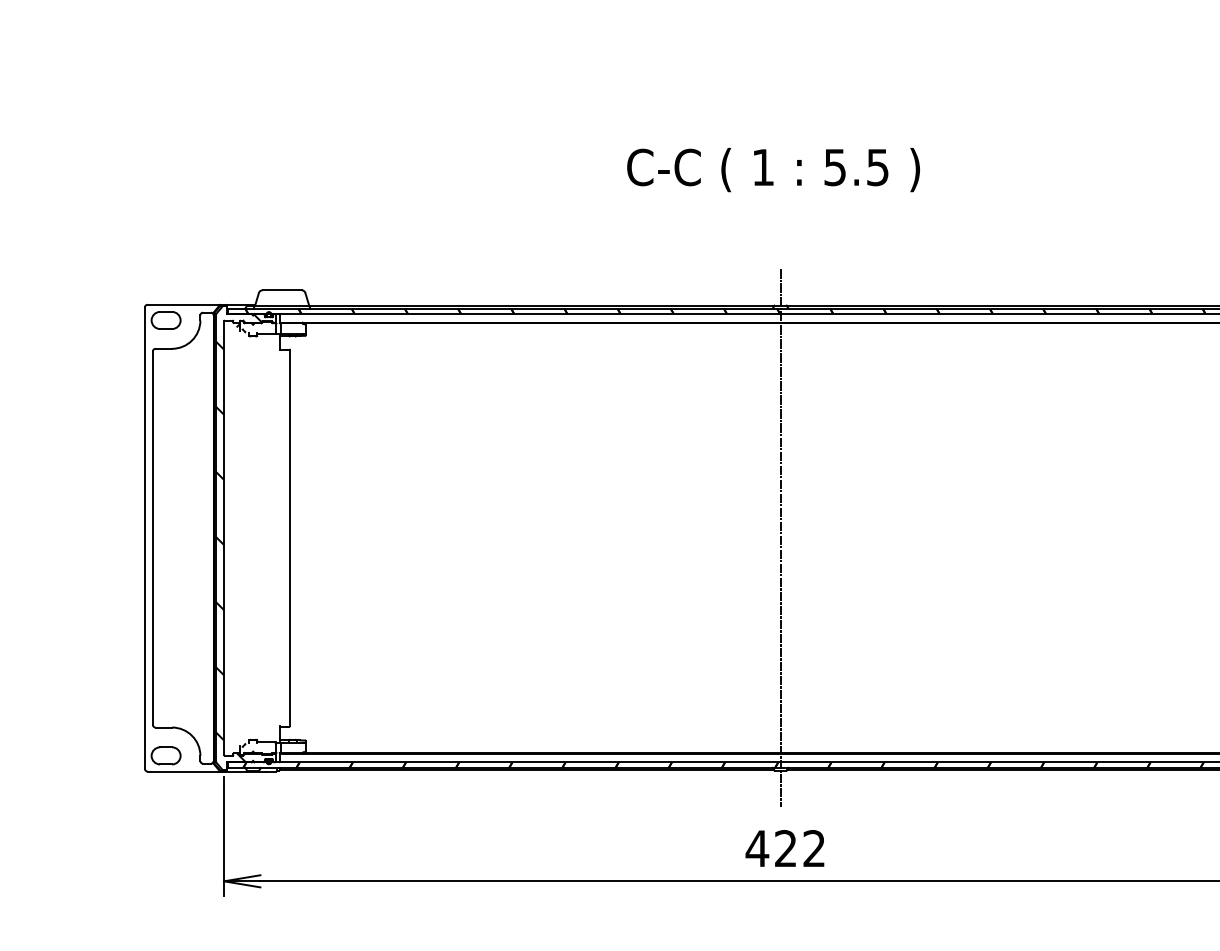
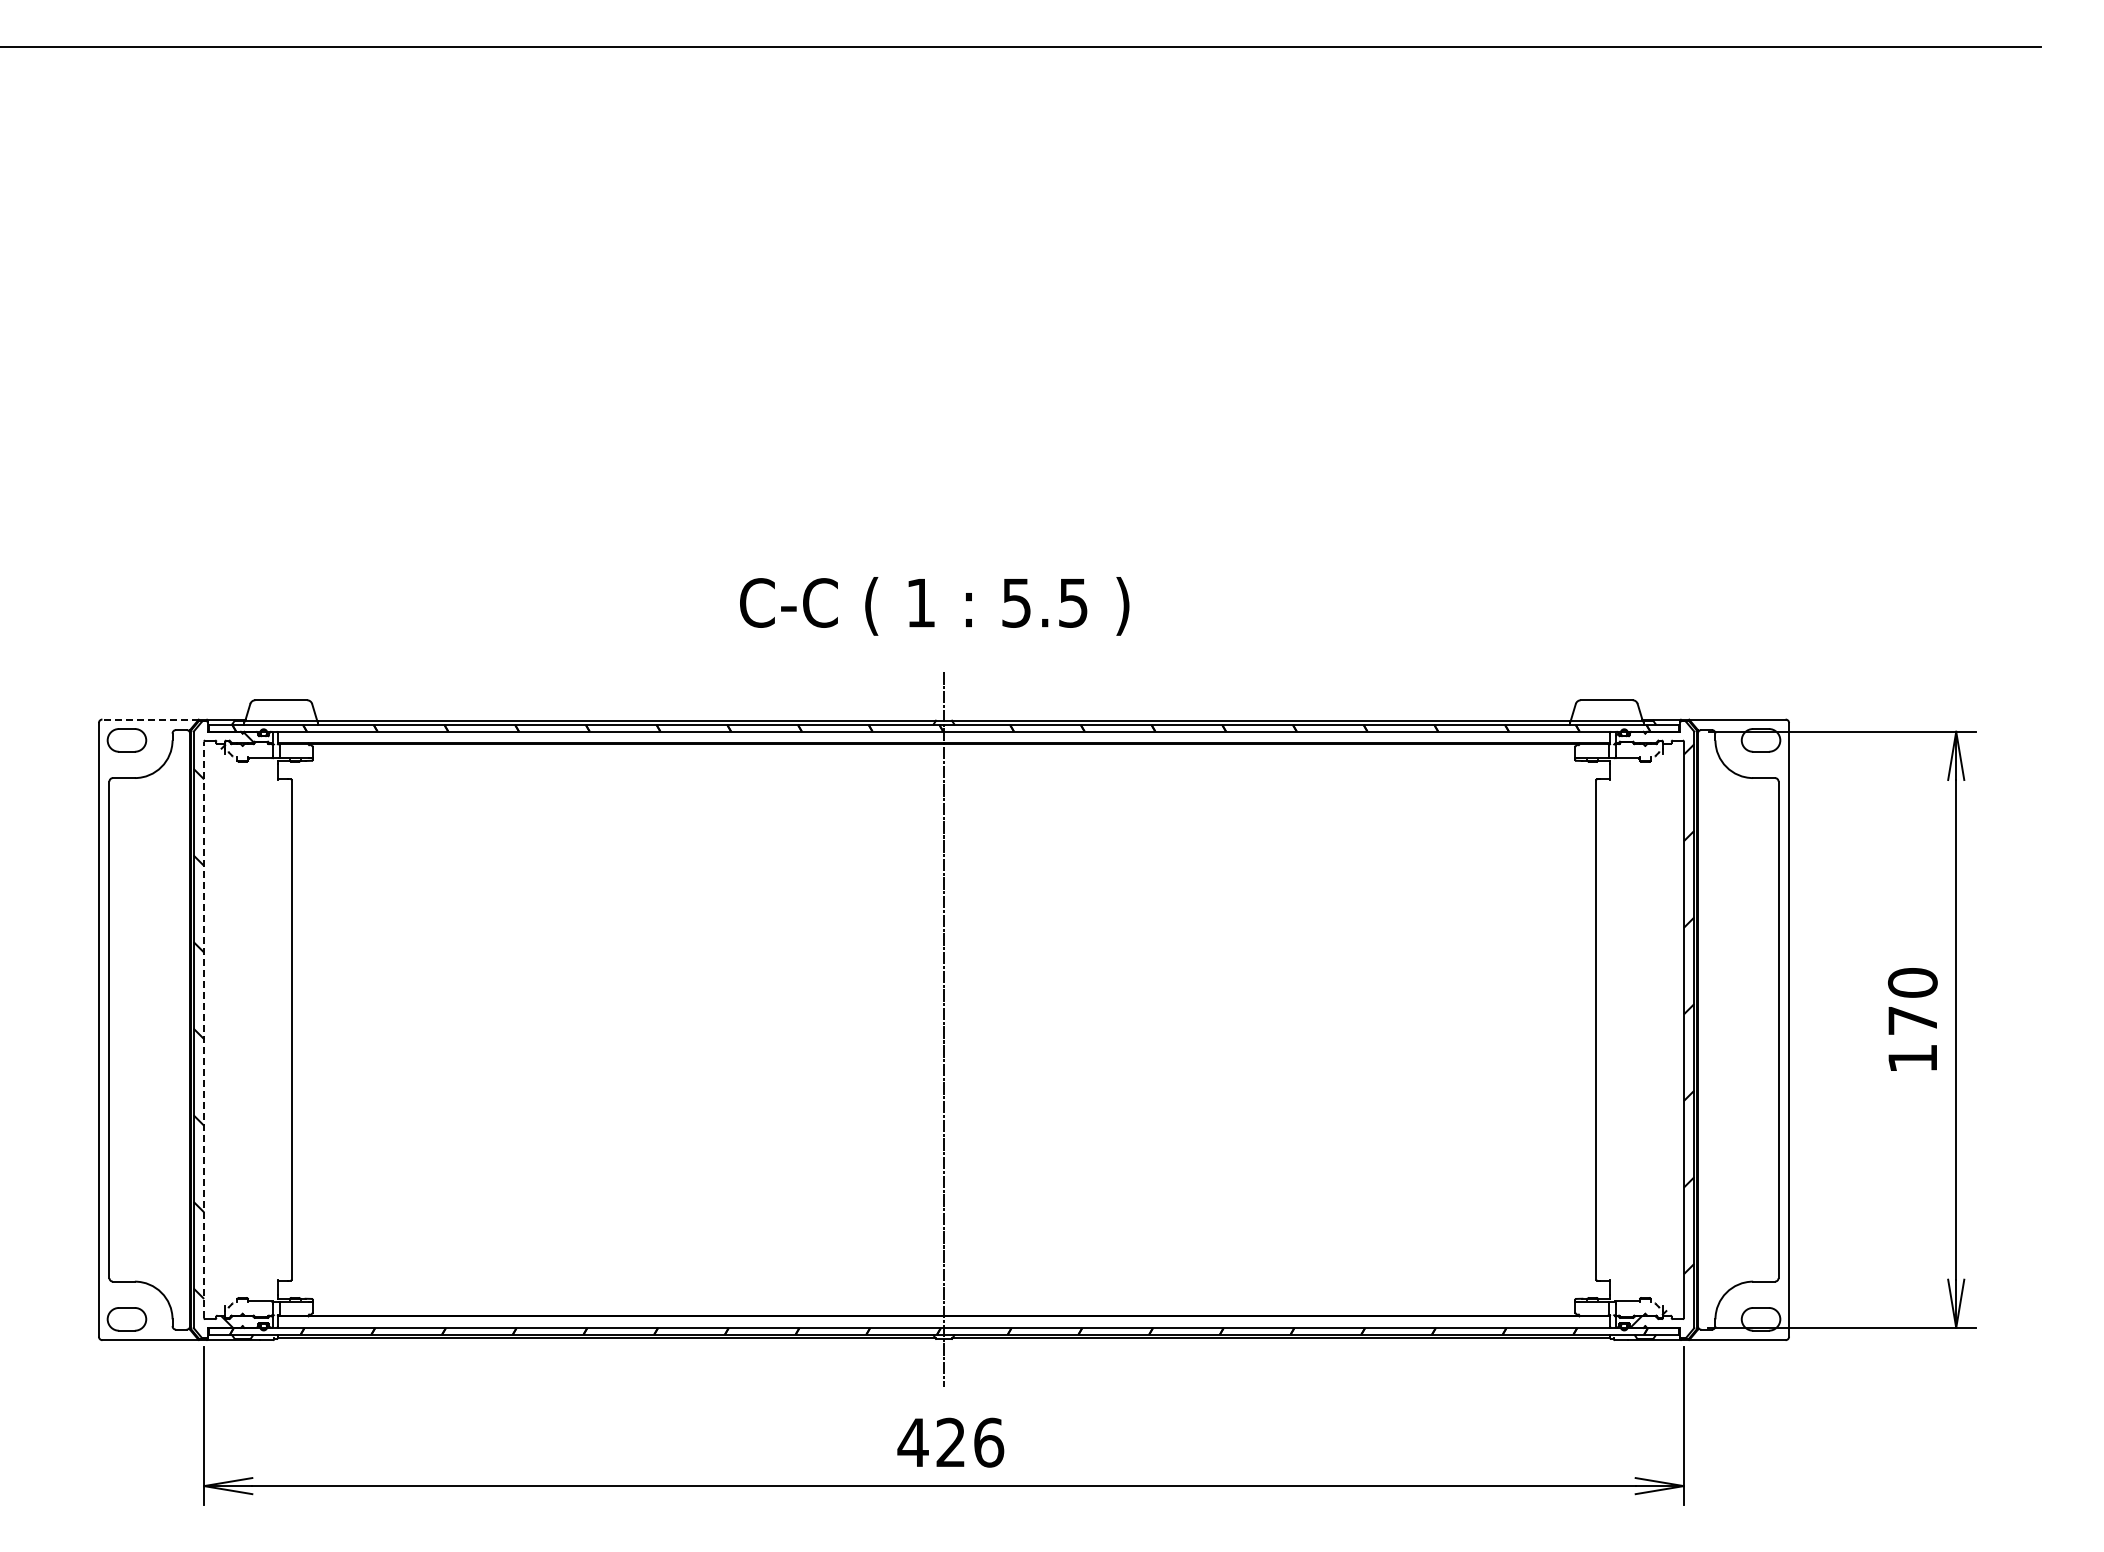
text: (773, 170) -> (934, 606), moved
line: (183, 304) -> (150, 719), solid -> dashed
line: (224, 537) -> (204, 1029), solid -> dashed
text: (814, 848) -> (989, 1442), 422 -> 426

